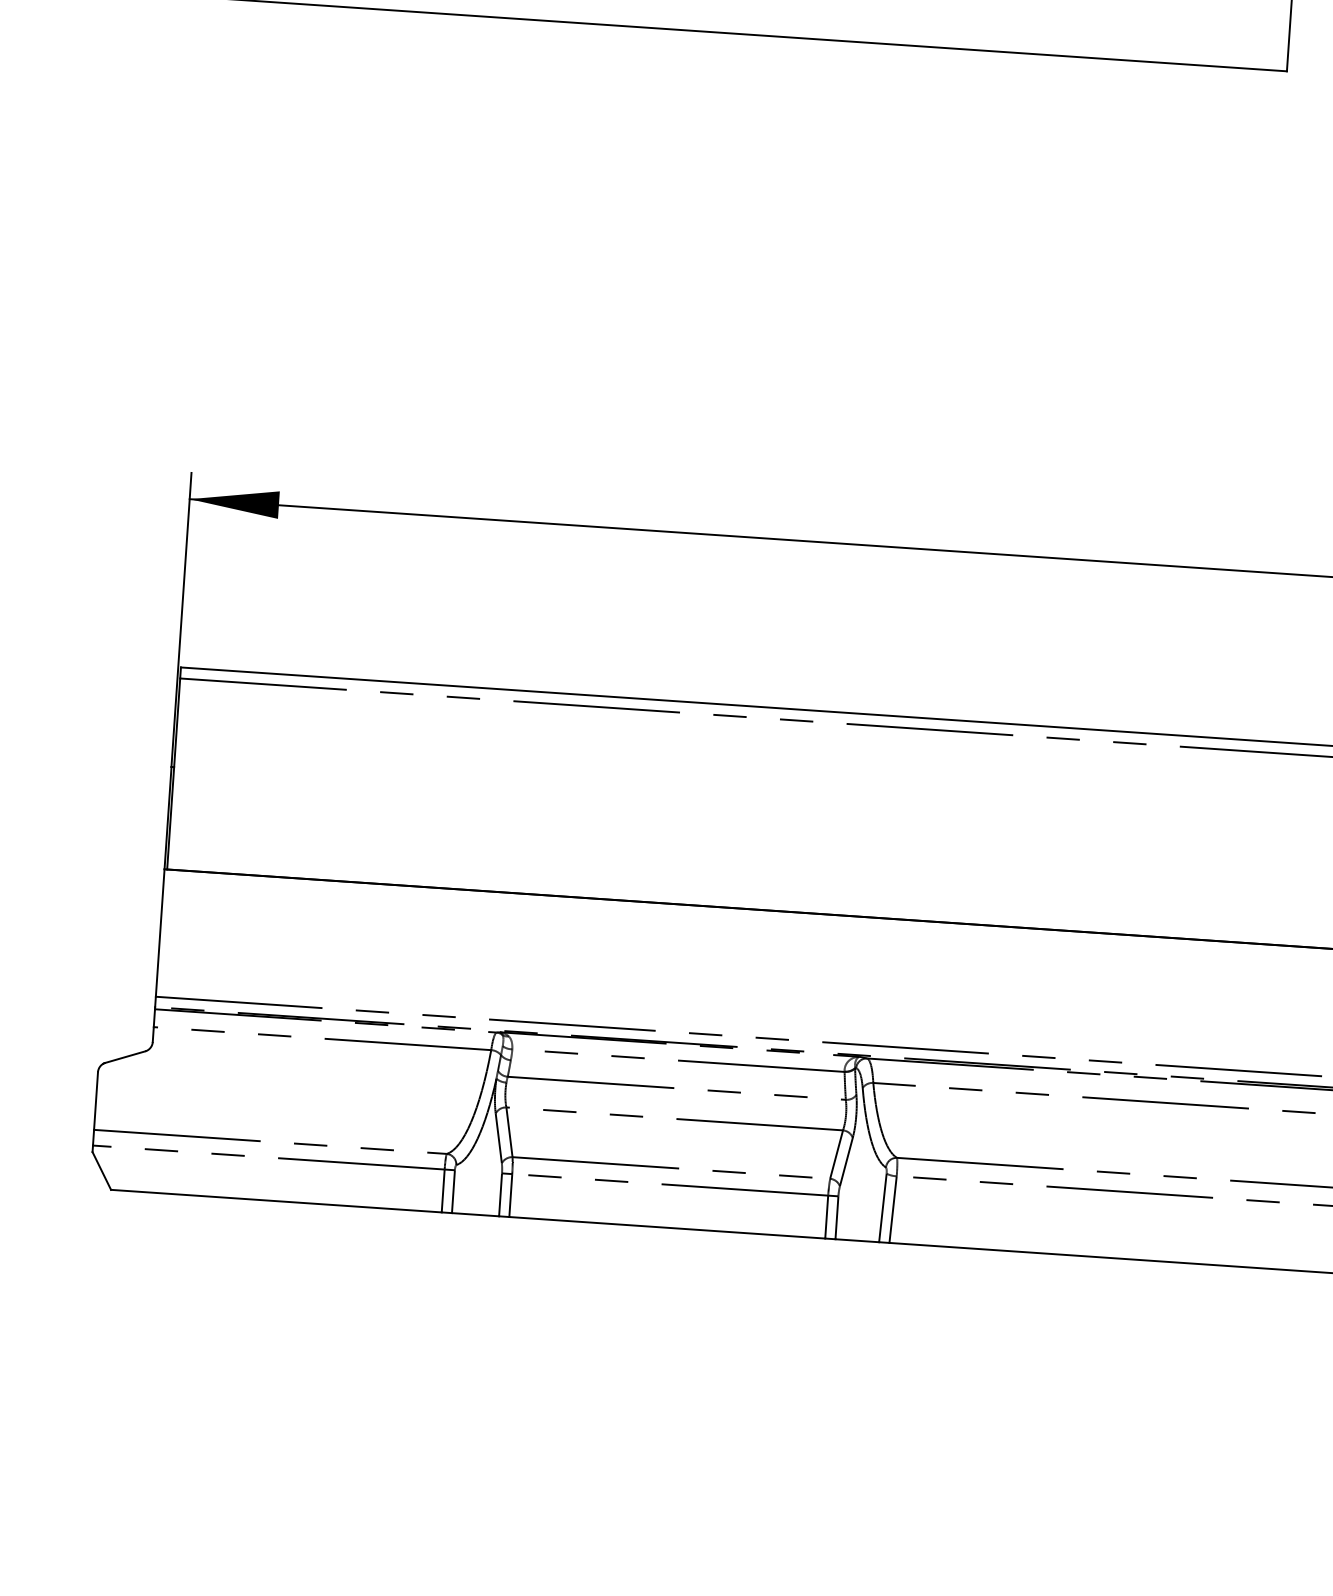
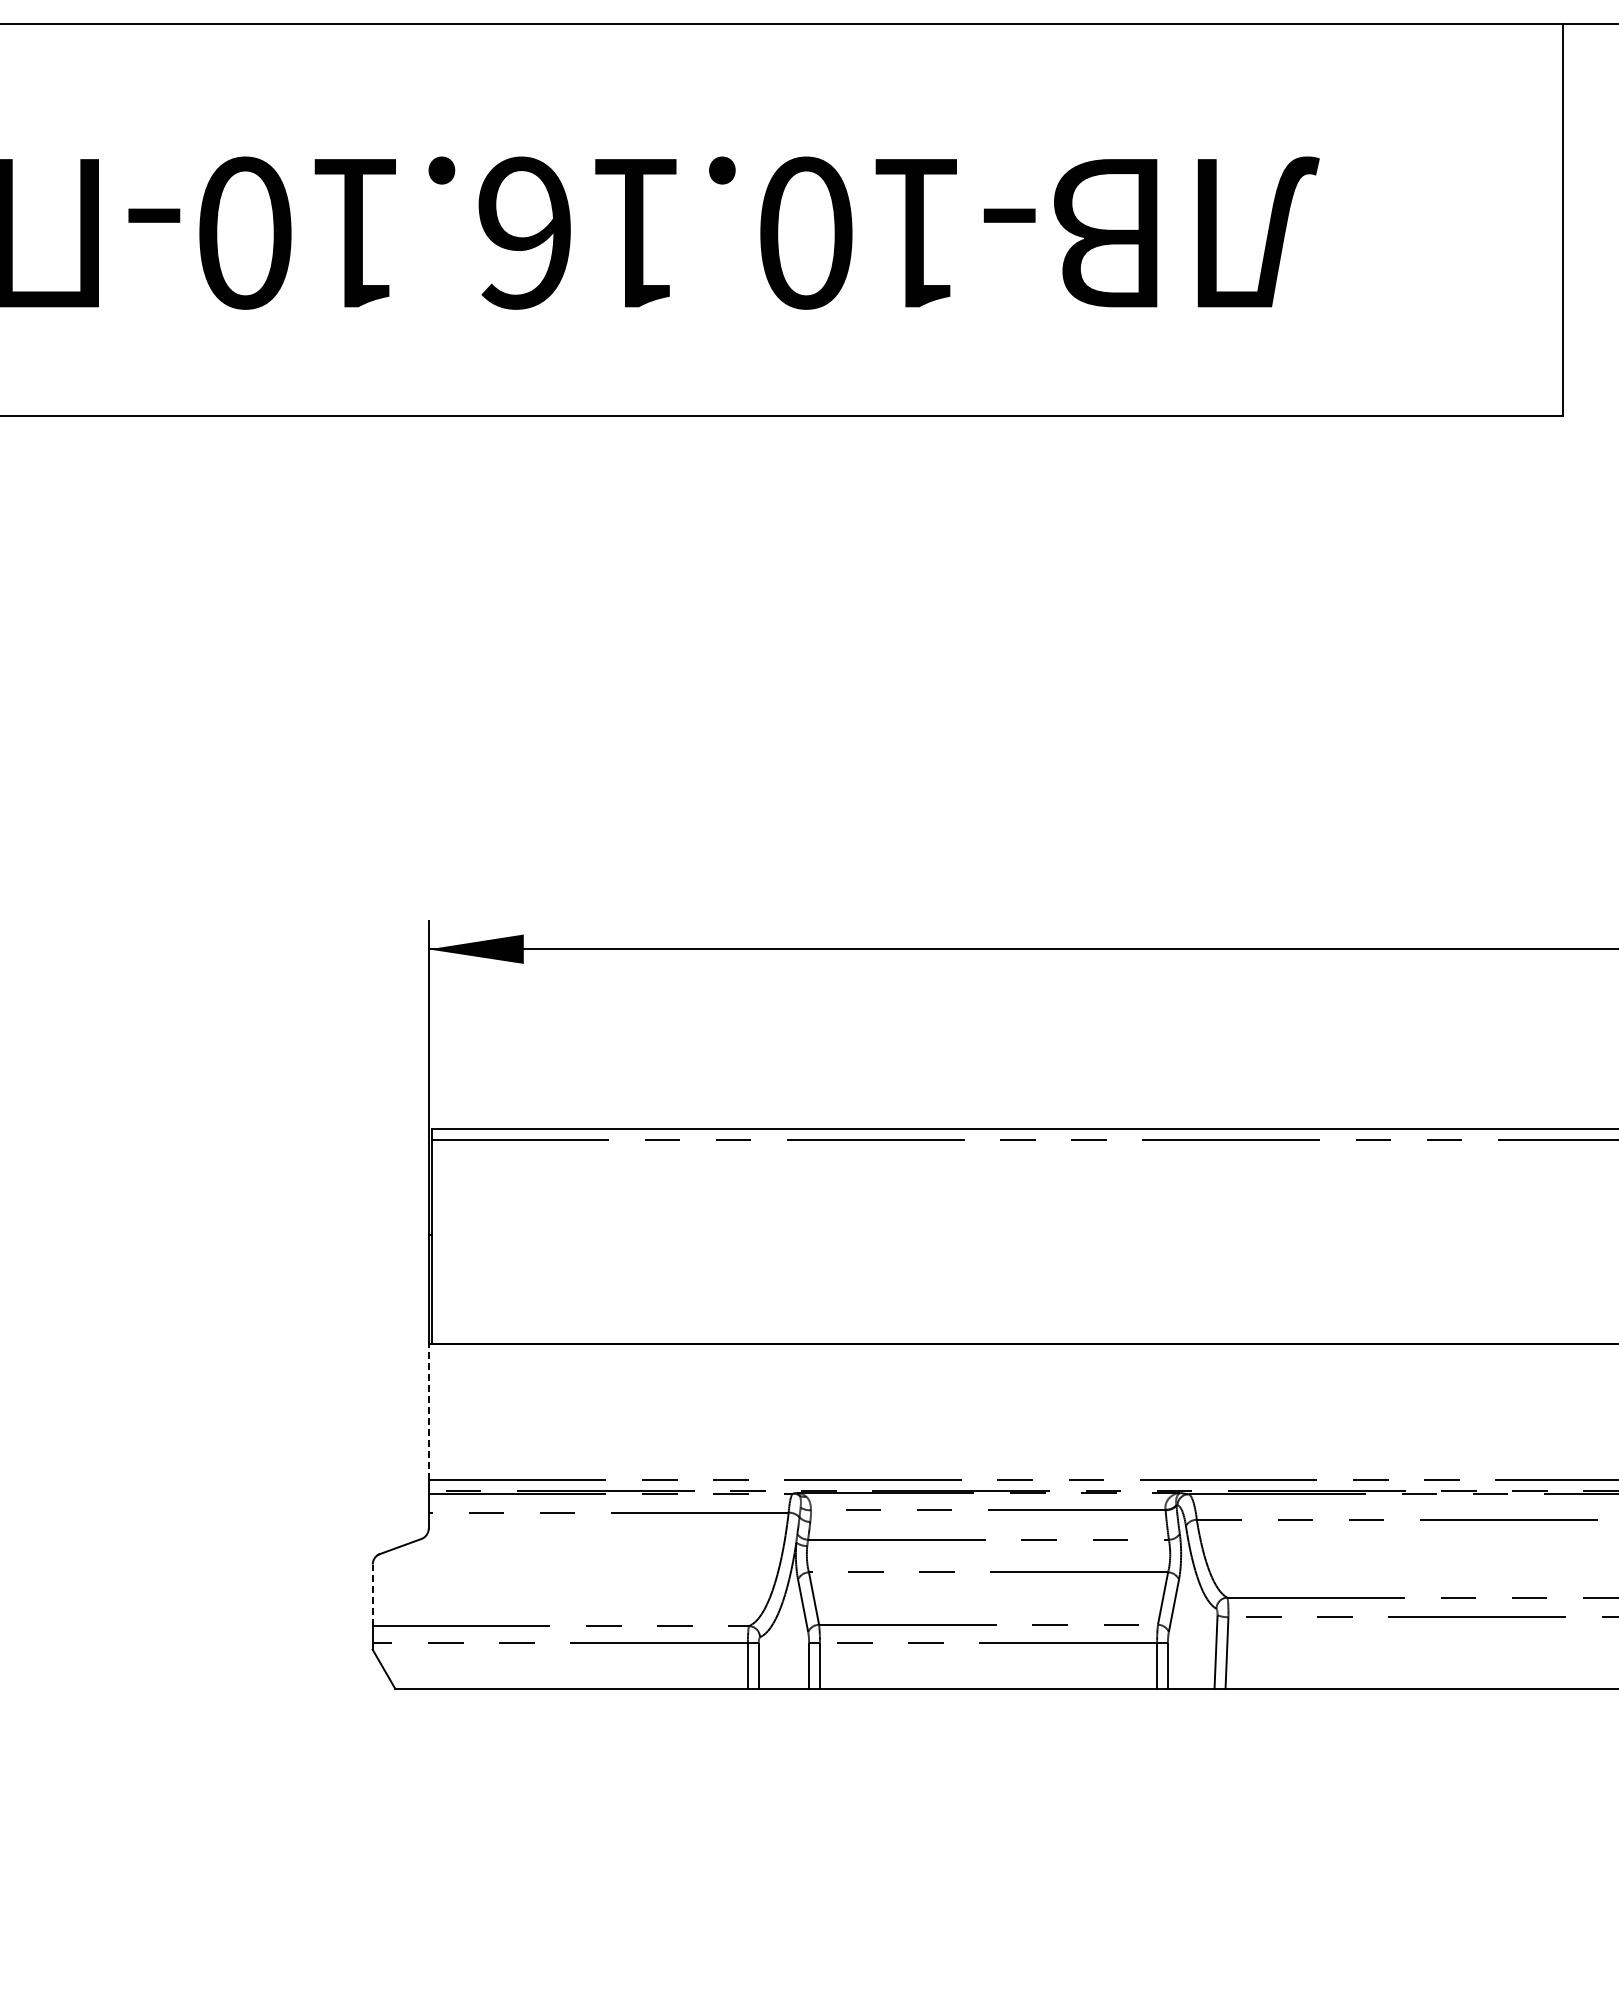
line: (159, 933) -> (428, 1412), solid -> dashed
line: (95, 1101) -> (372, 1595), solid -> dashed

